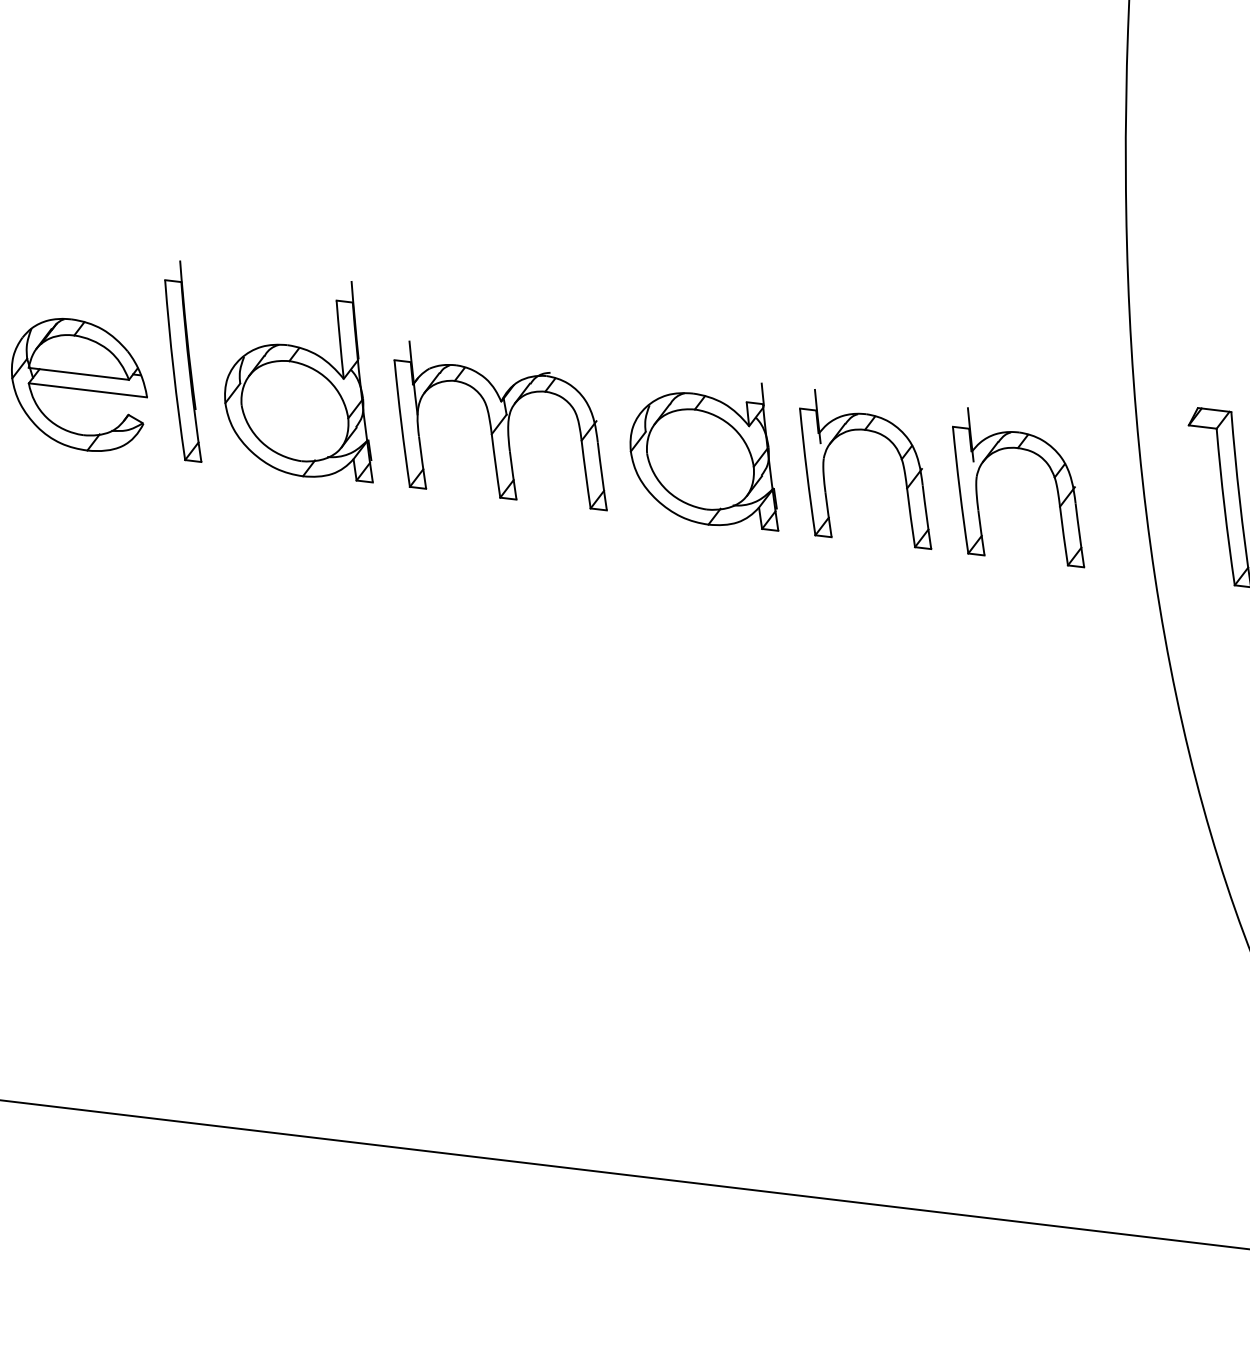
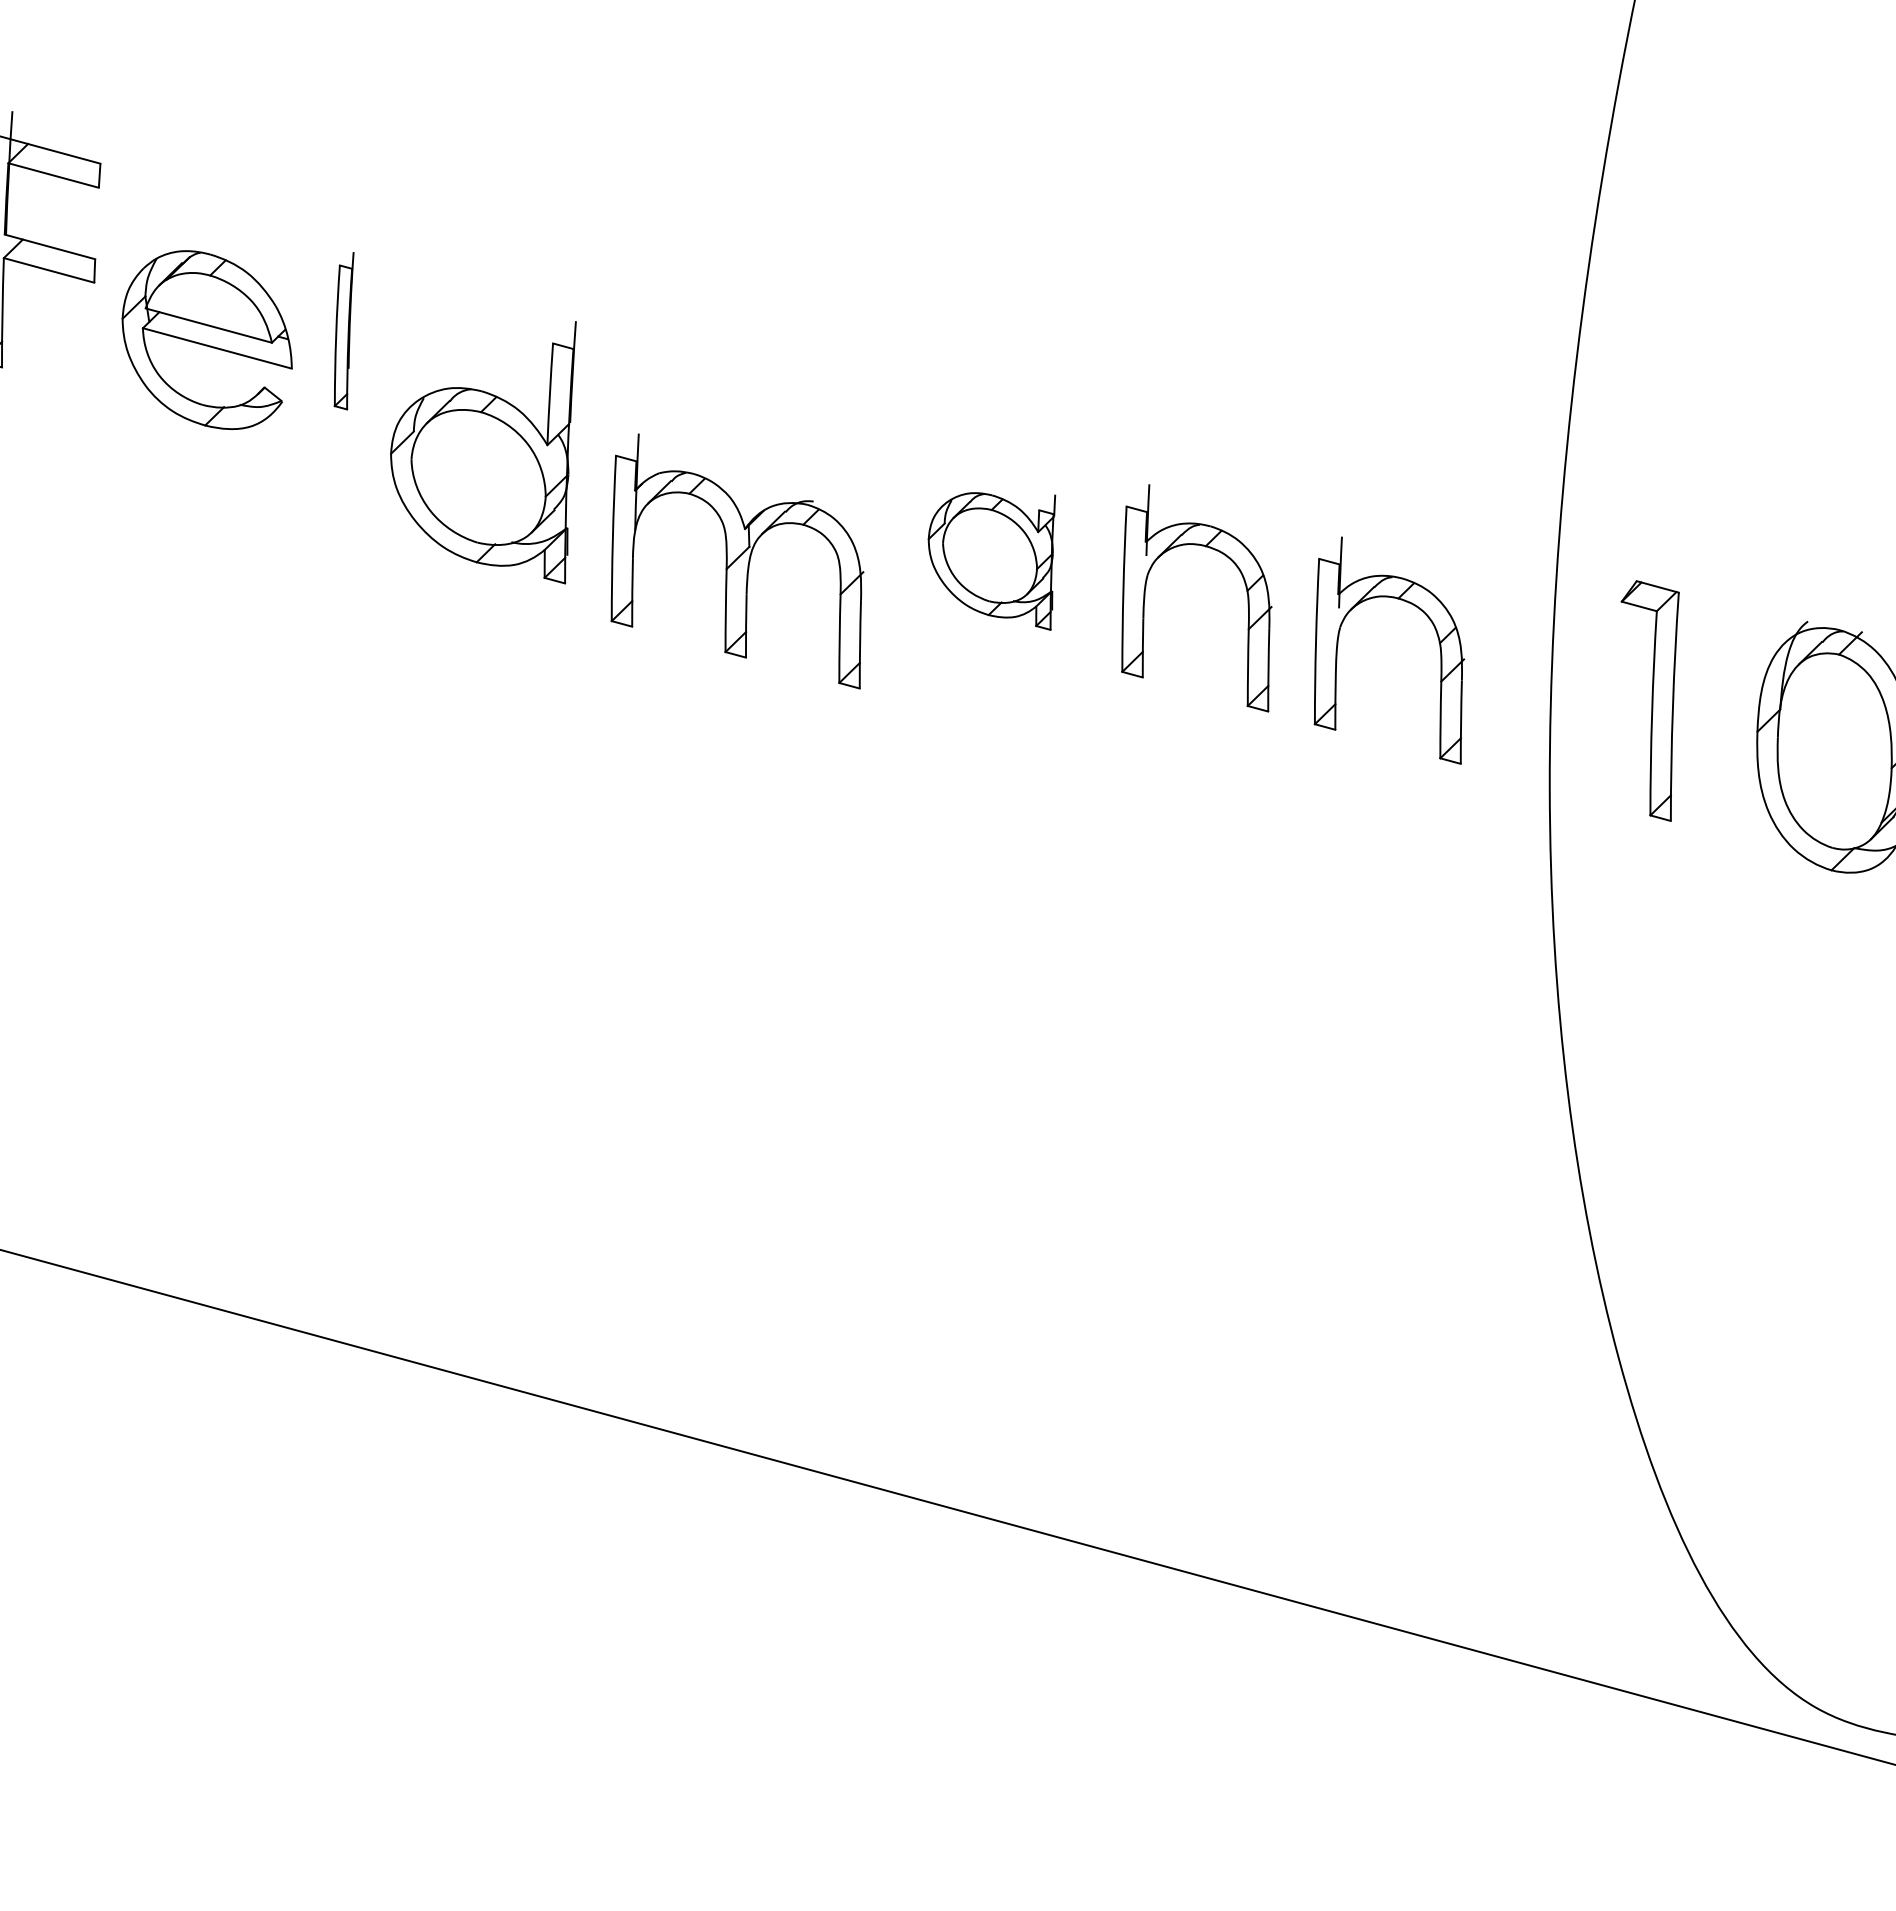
part: (182, 362) -> (343, 330), size x0.6
part: (295, 391) -> (483, 452), moved
part: (499, 427) -> (737, 561), moved
part: (703, 465) -> (991, 561), size x0.7

